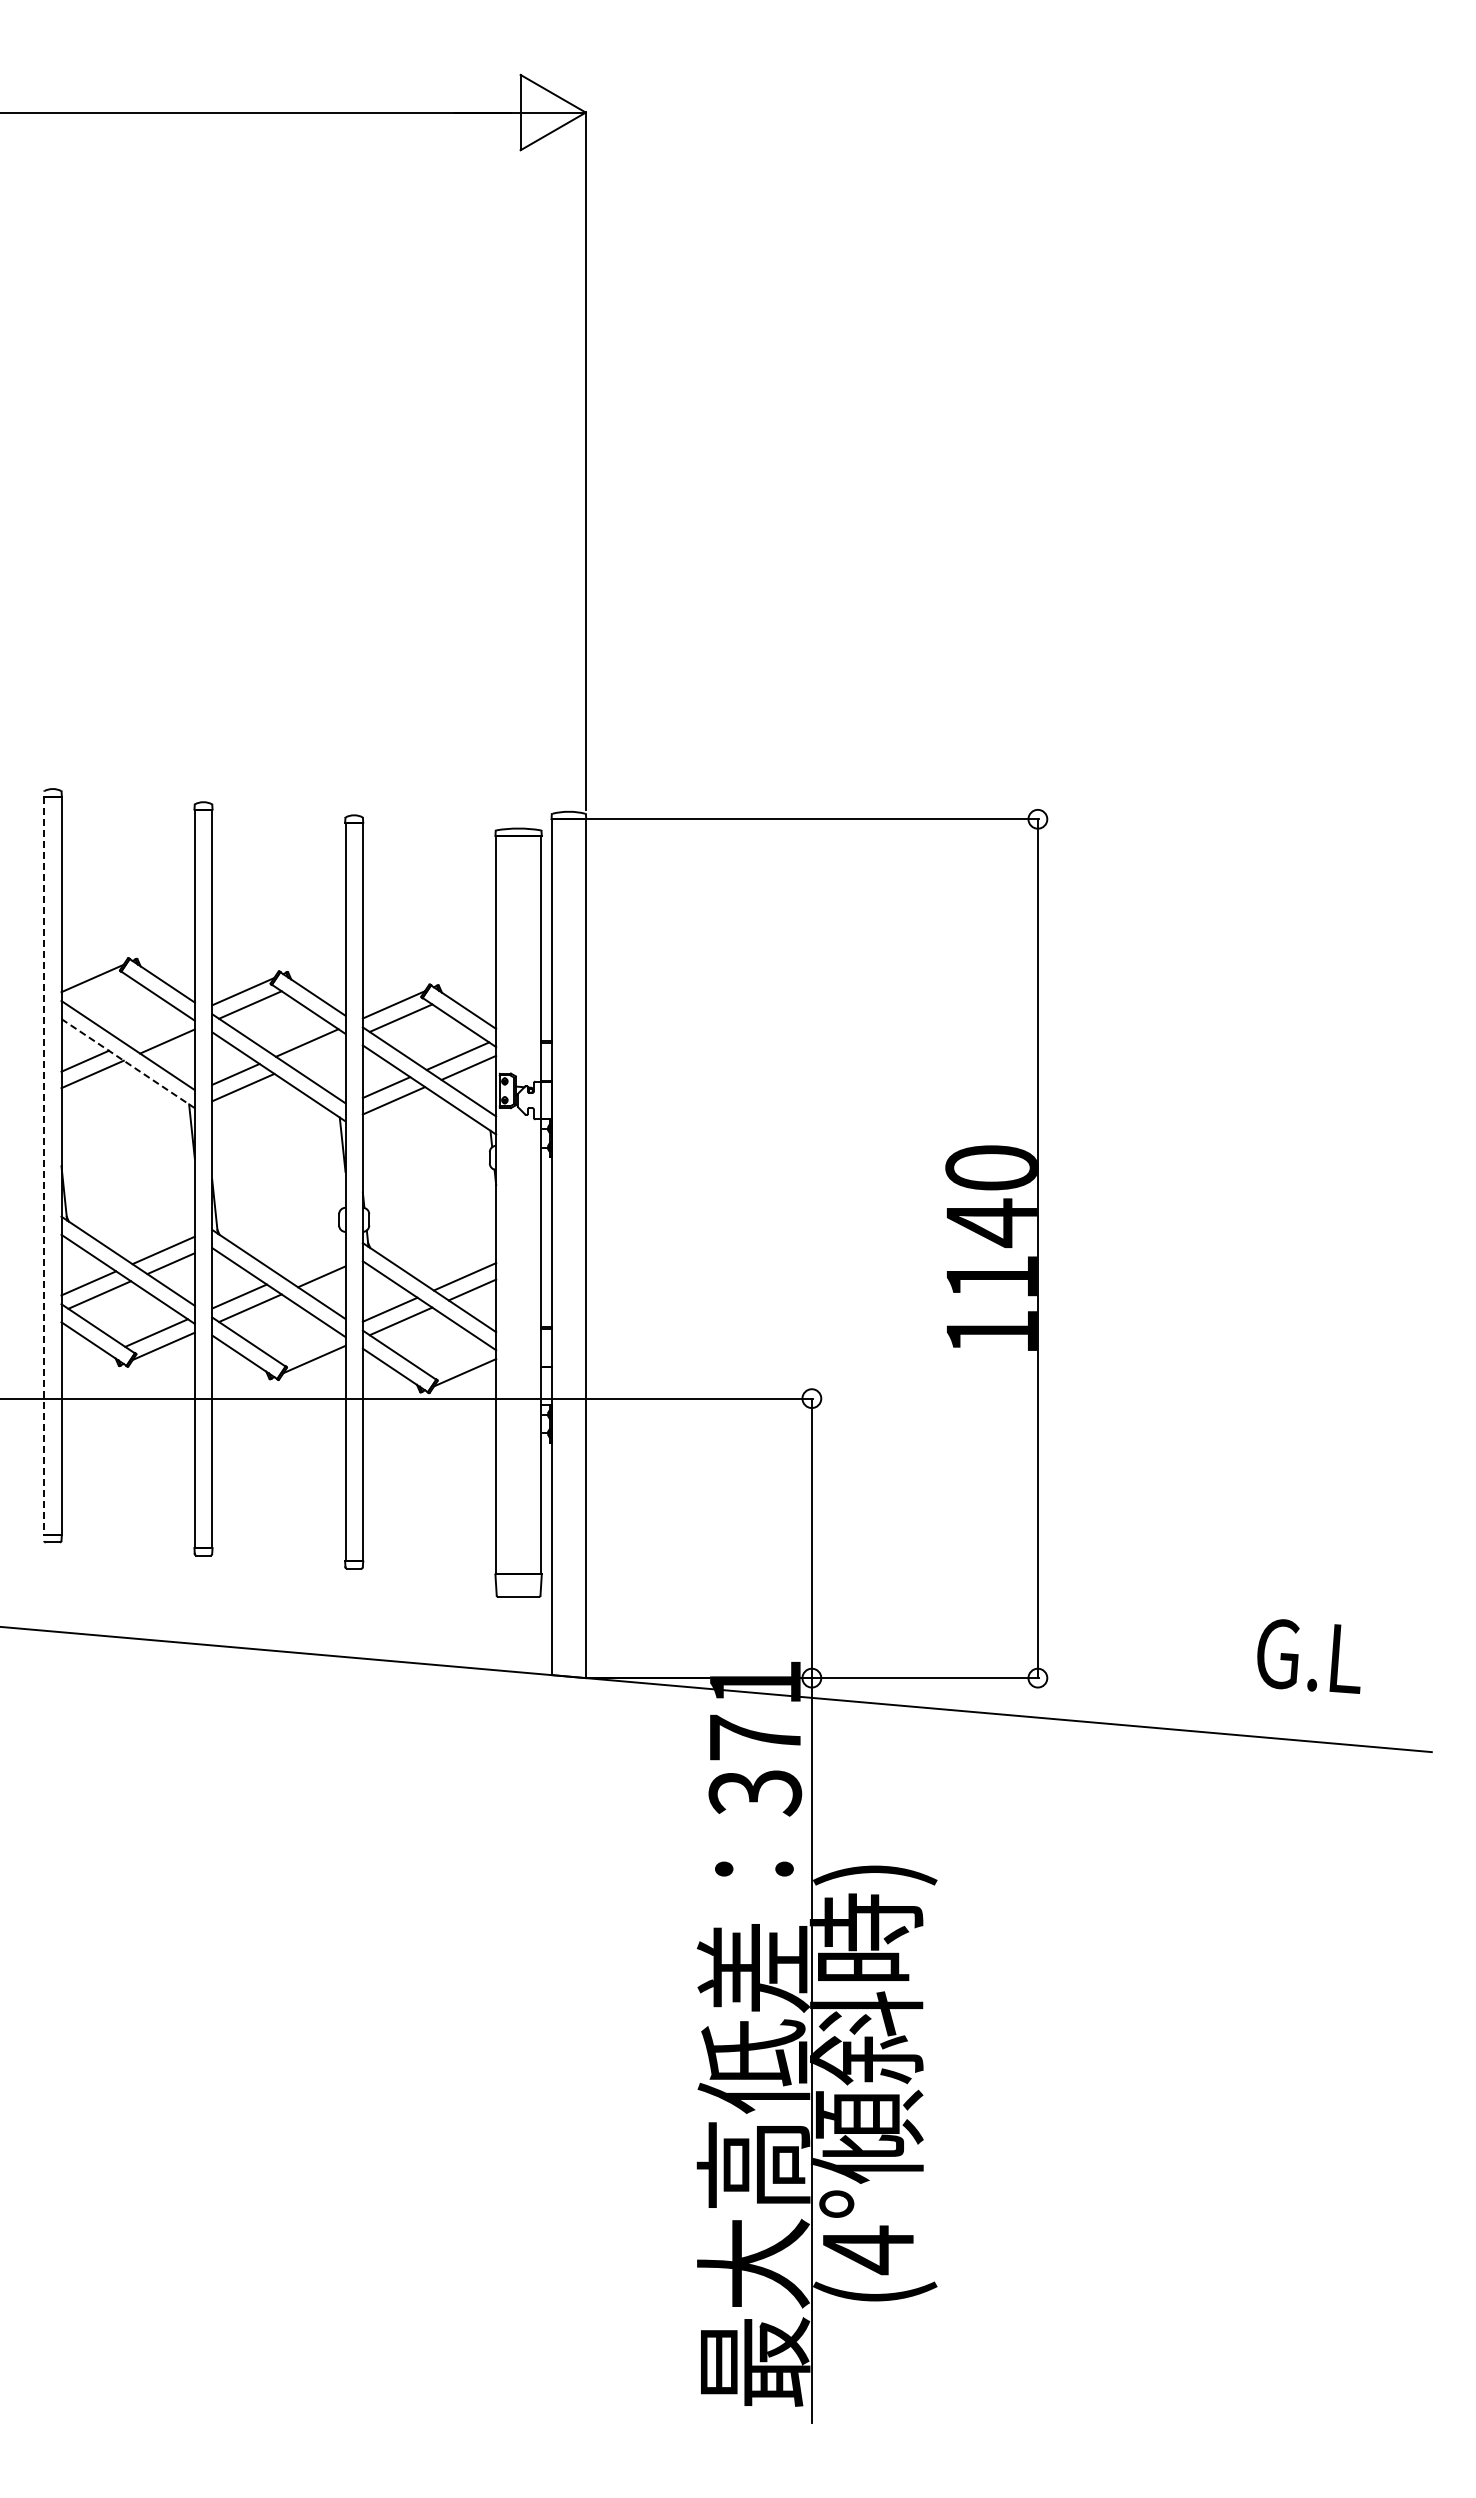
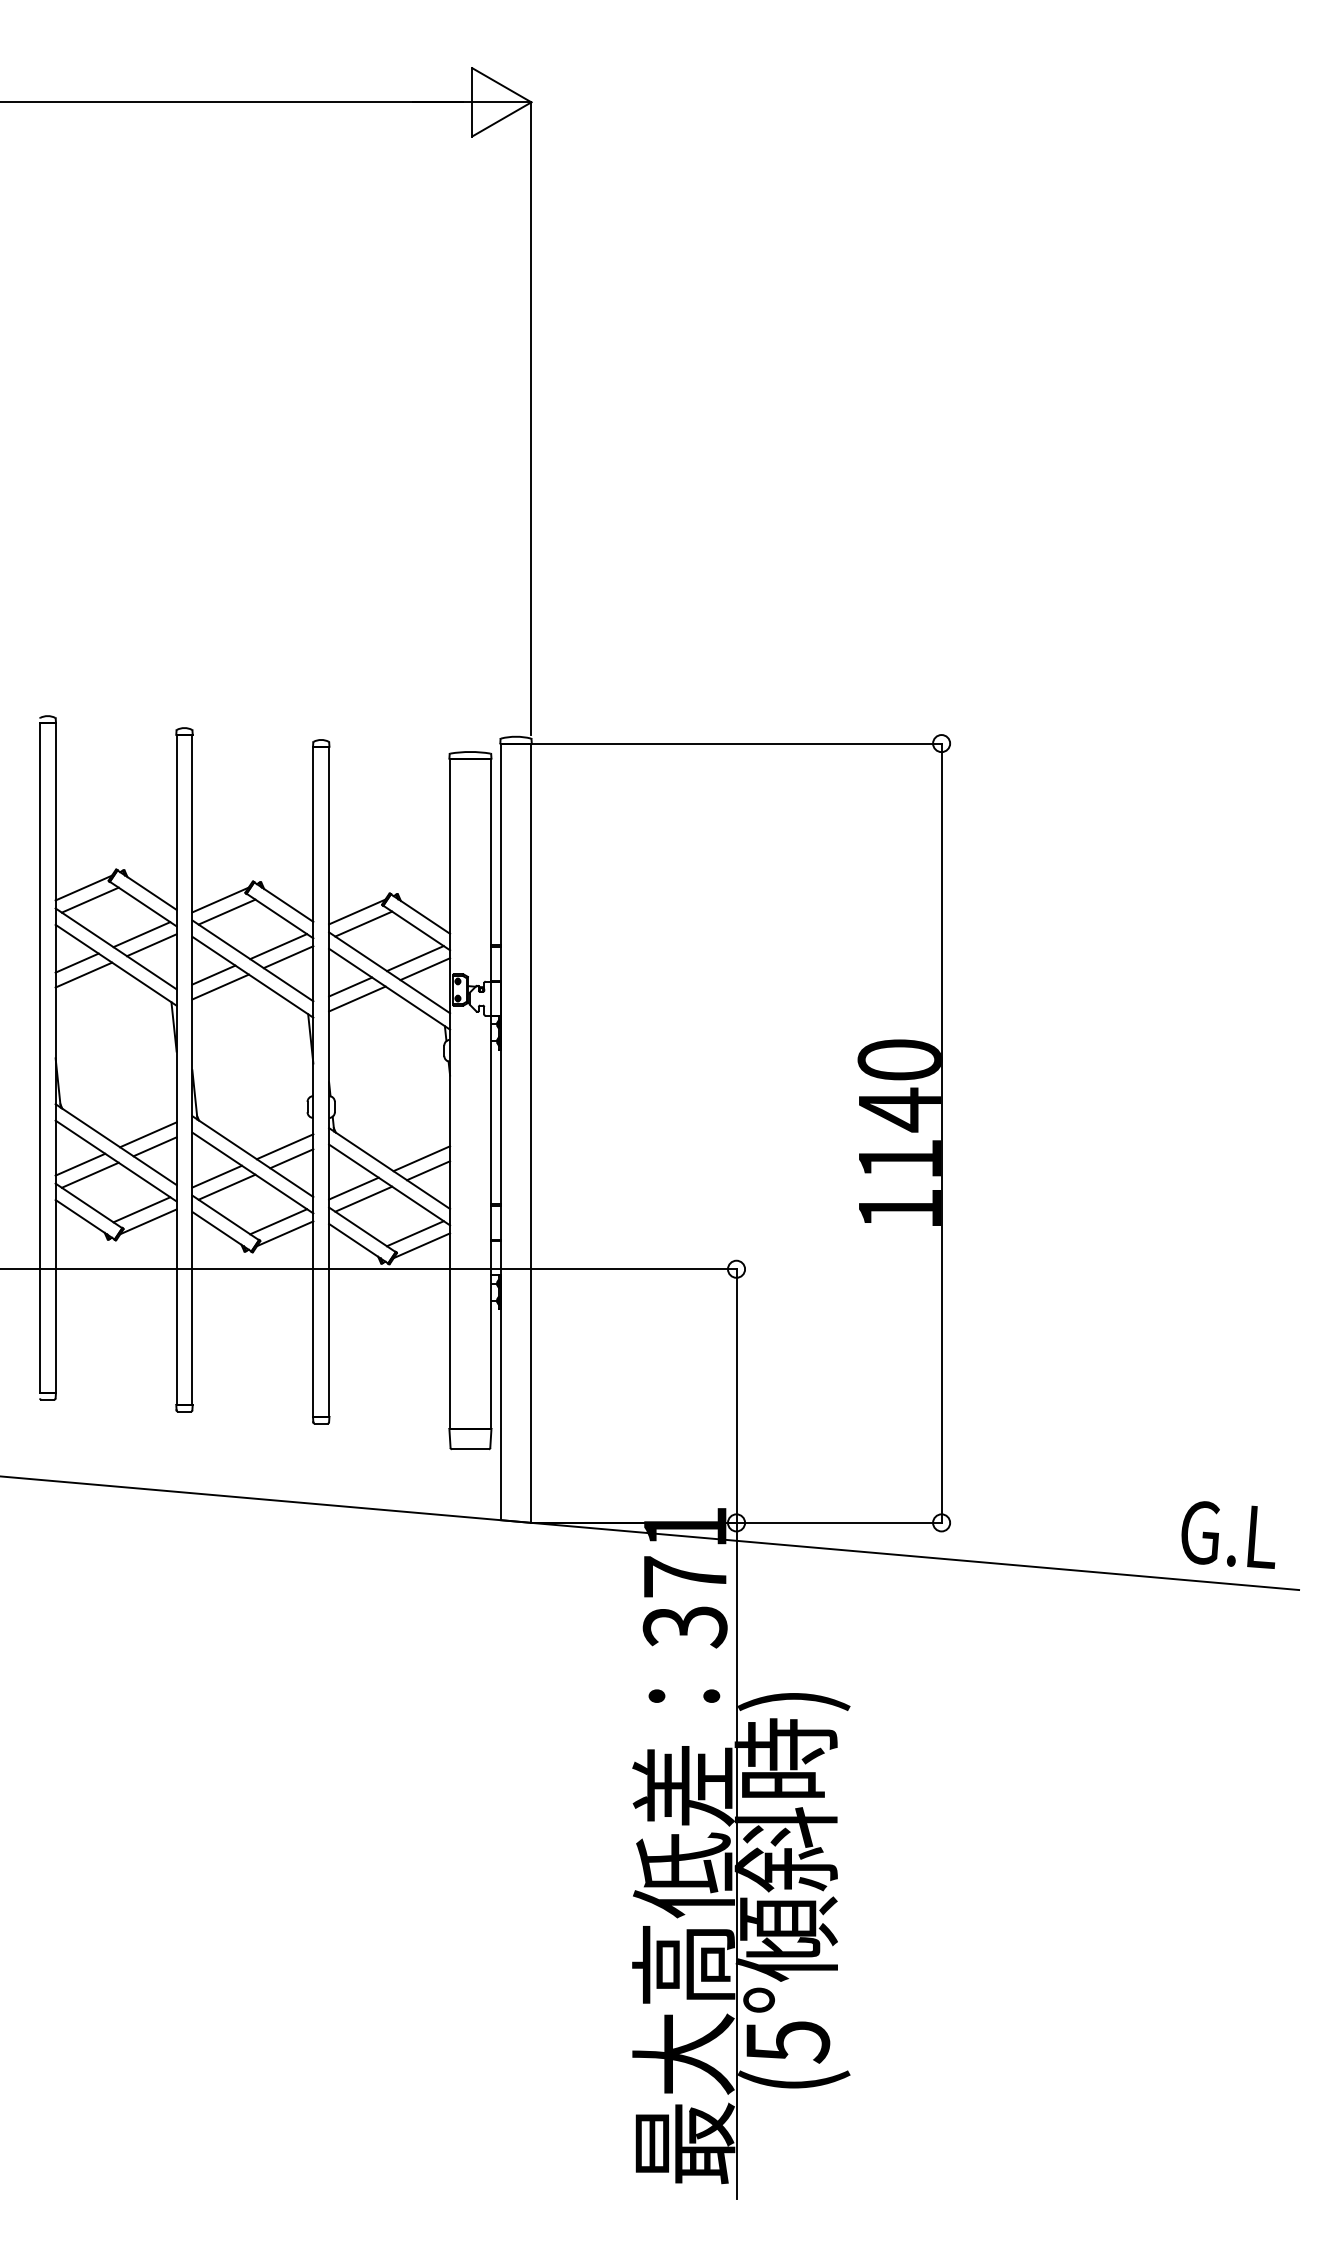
line: (99, 991) -> (90, 899), added
line: (156, 1029) -> (141, 934), added
line: (317, 1054) -> (287, 957), added
line: (128, 1063) -> (116, 965), dashed -> solid
line: (44, 1166) -> (40, 1058), dashed -> solid
line: (314, 1263) -> (285, 1146), added
line: (306, 1346) -> (277, 1221), added
line: (457, 1359) -> (414, 1233), added
text: (1308, 1656) -> (1228, 1535), moved
text: (869, 2250) -> (788, 2042), (4° -> (5°

